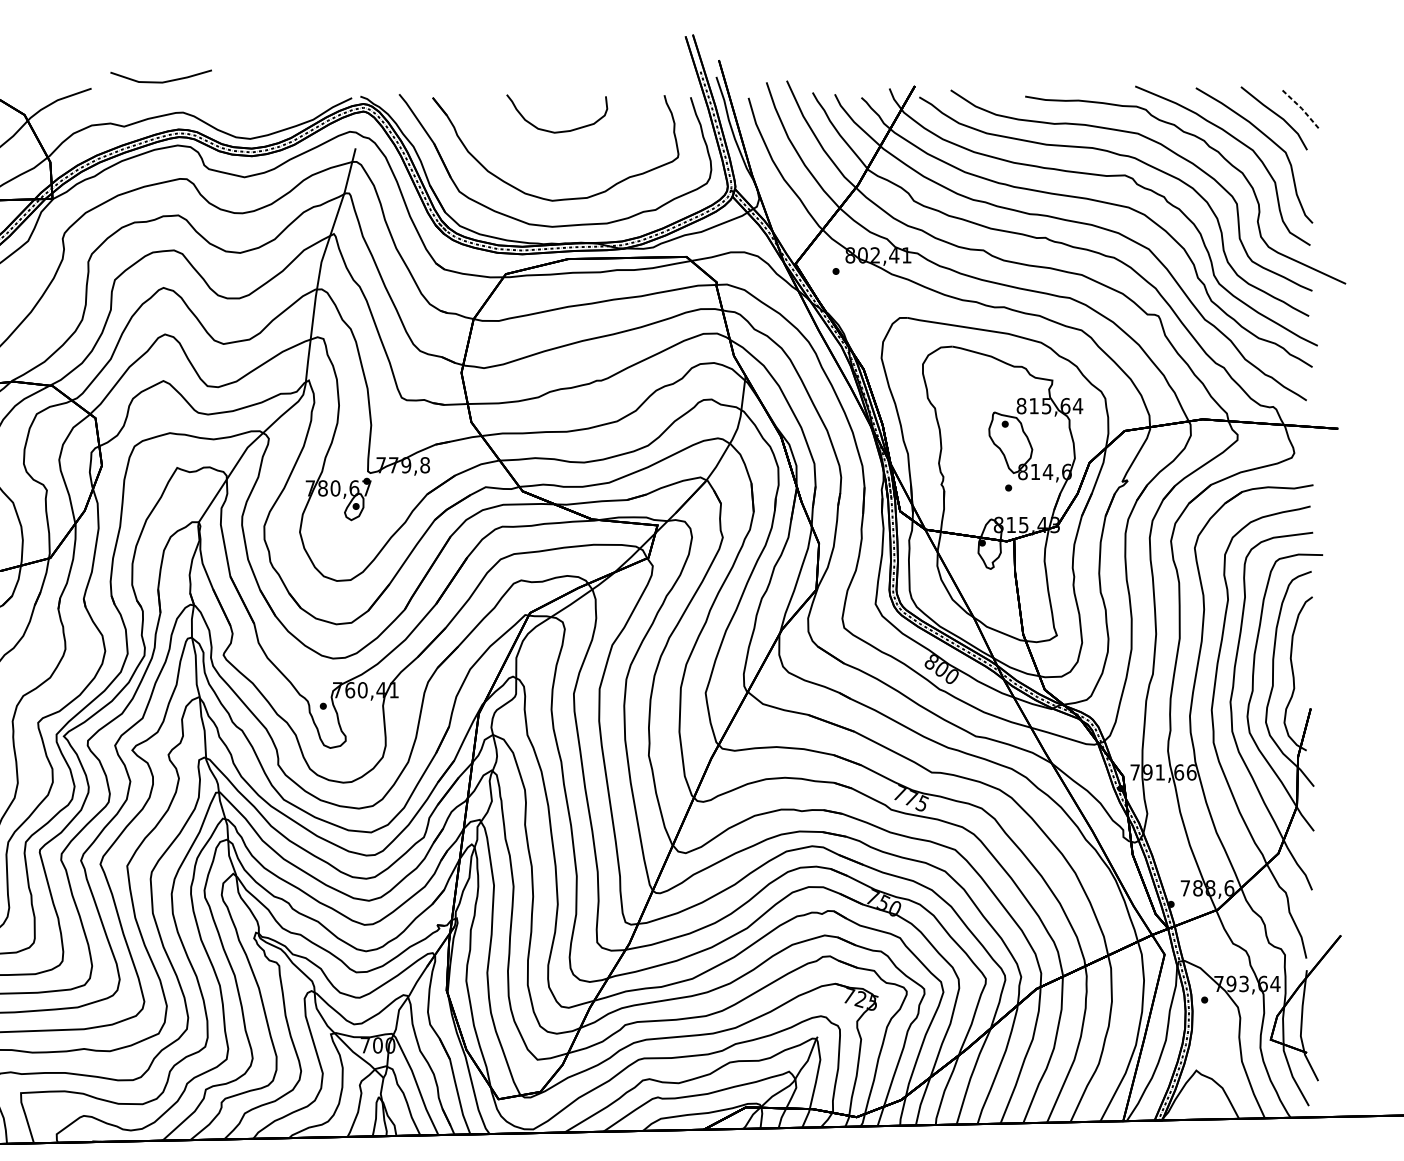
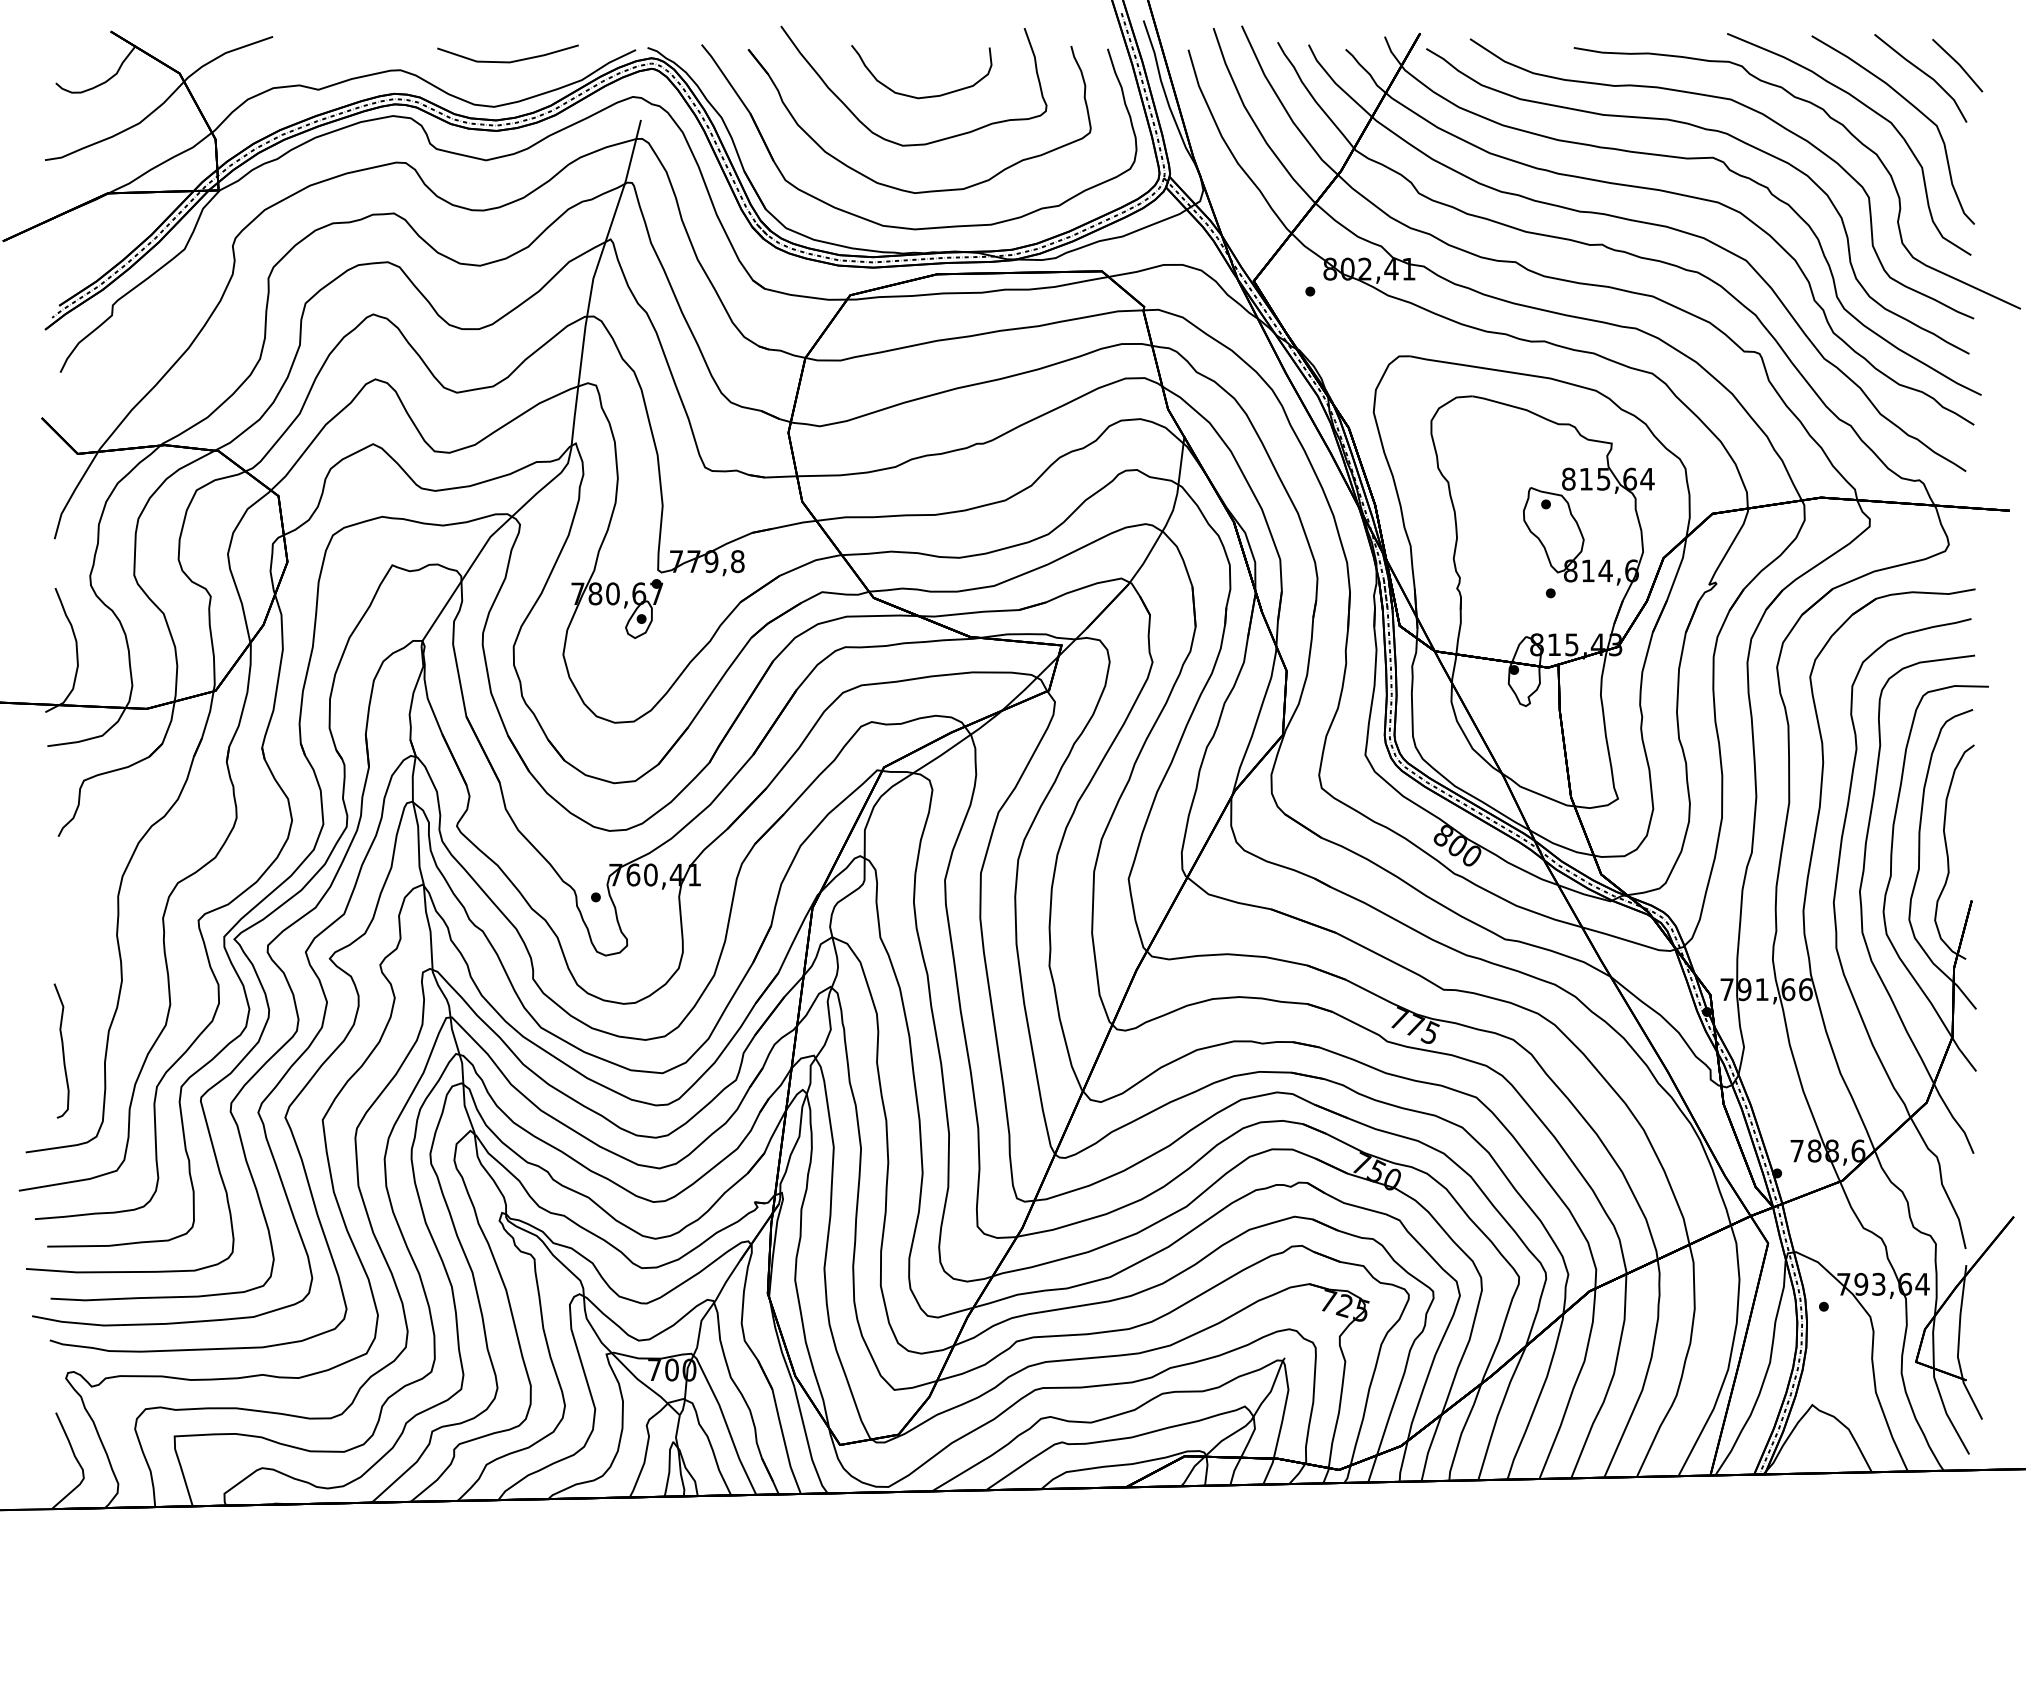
line: (160, 81) -> (507, 61), moved
line: (1301, 108) -> (1959, 64), dashed -> solid
curve: (555, 165) -> (919, 143), added

